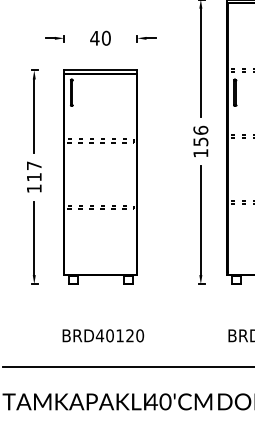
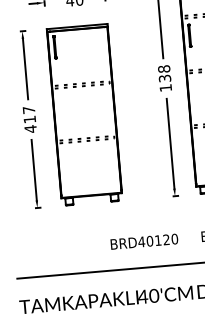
text: (200, 135) -> (164, 73), 156 -> 138
text: (34, 188) -> (30, 128), 117 -> 417
text: (103, 335) -> (144, 241), moved

